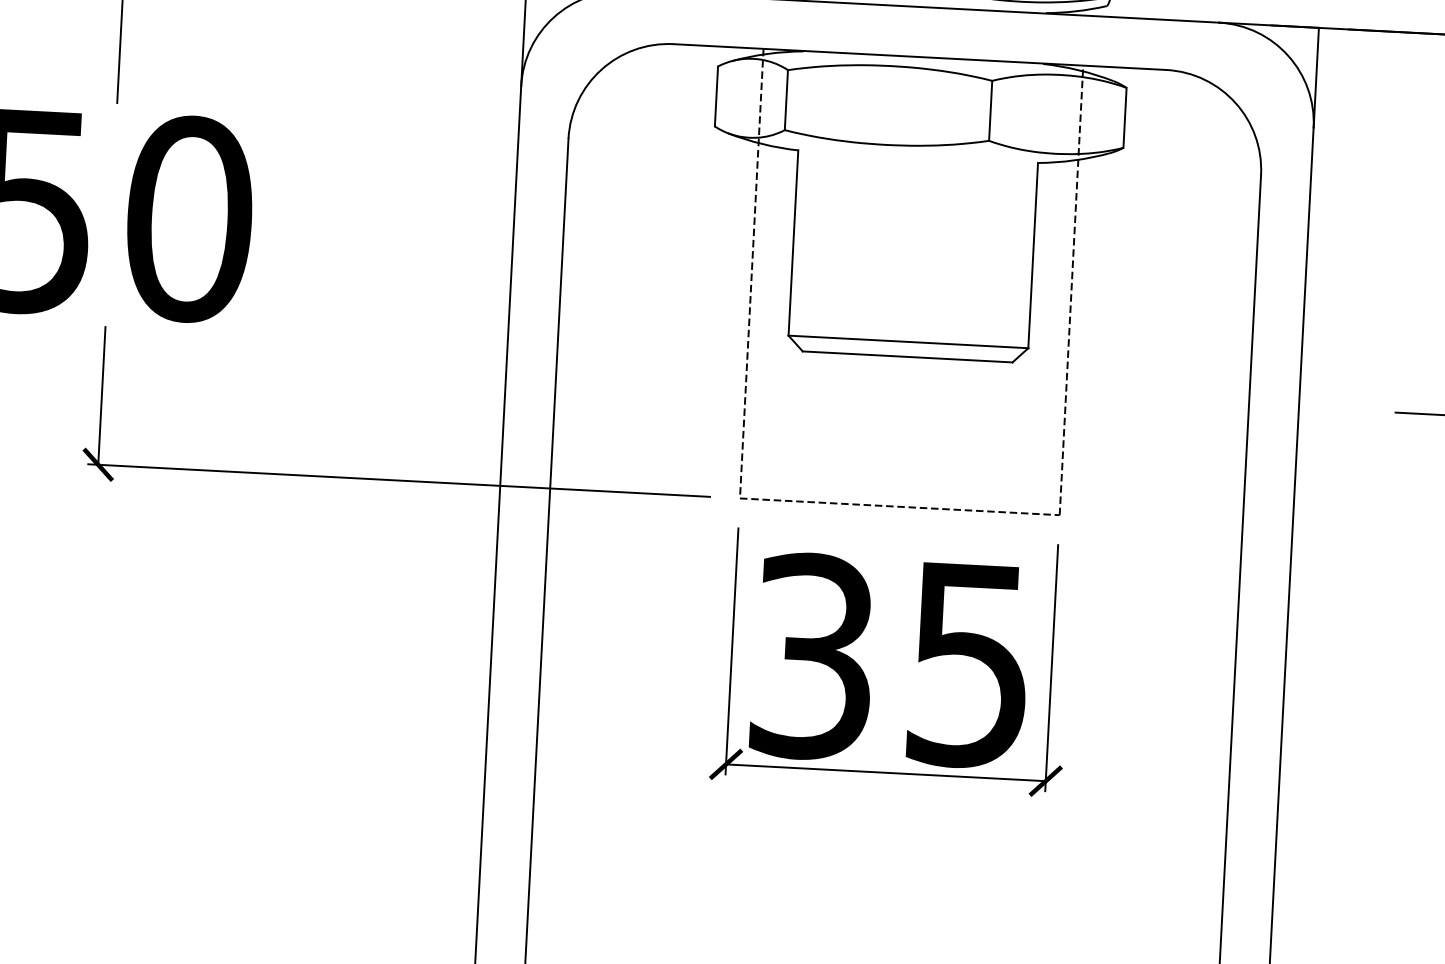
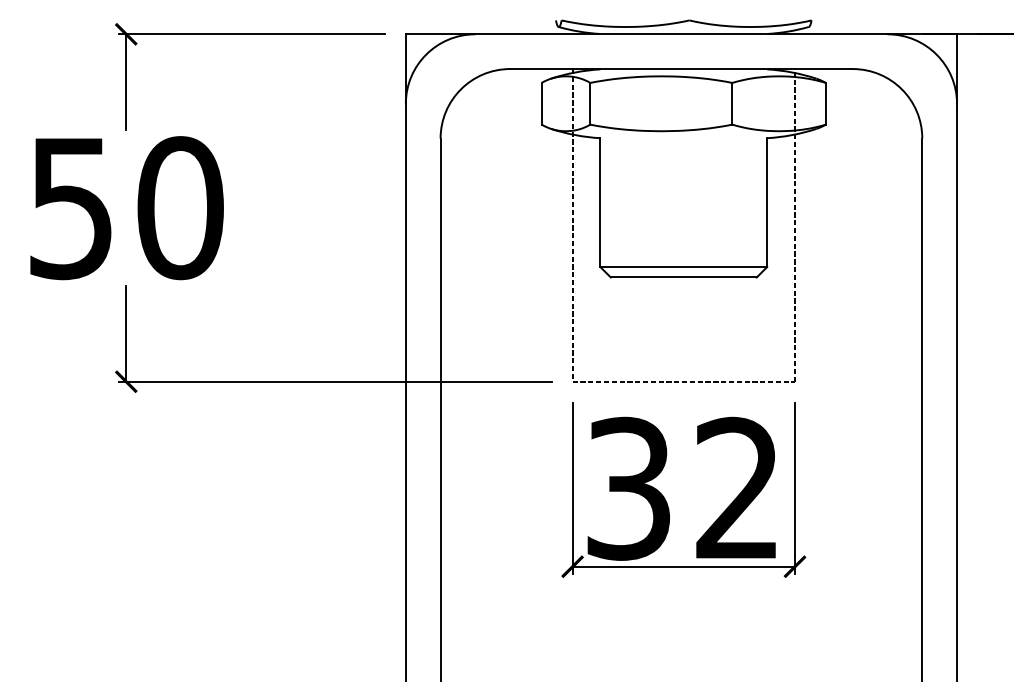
text: (967, 664) -> (736, 488), 35 -> 32

